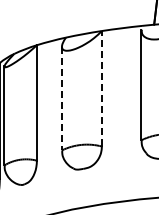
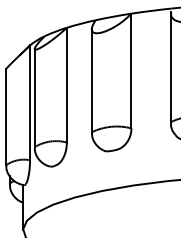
line: (101, 88) -> (131, 70), dashed -> solid
line: (61, 98) -> (91, 80), dashed -> solid

